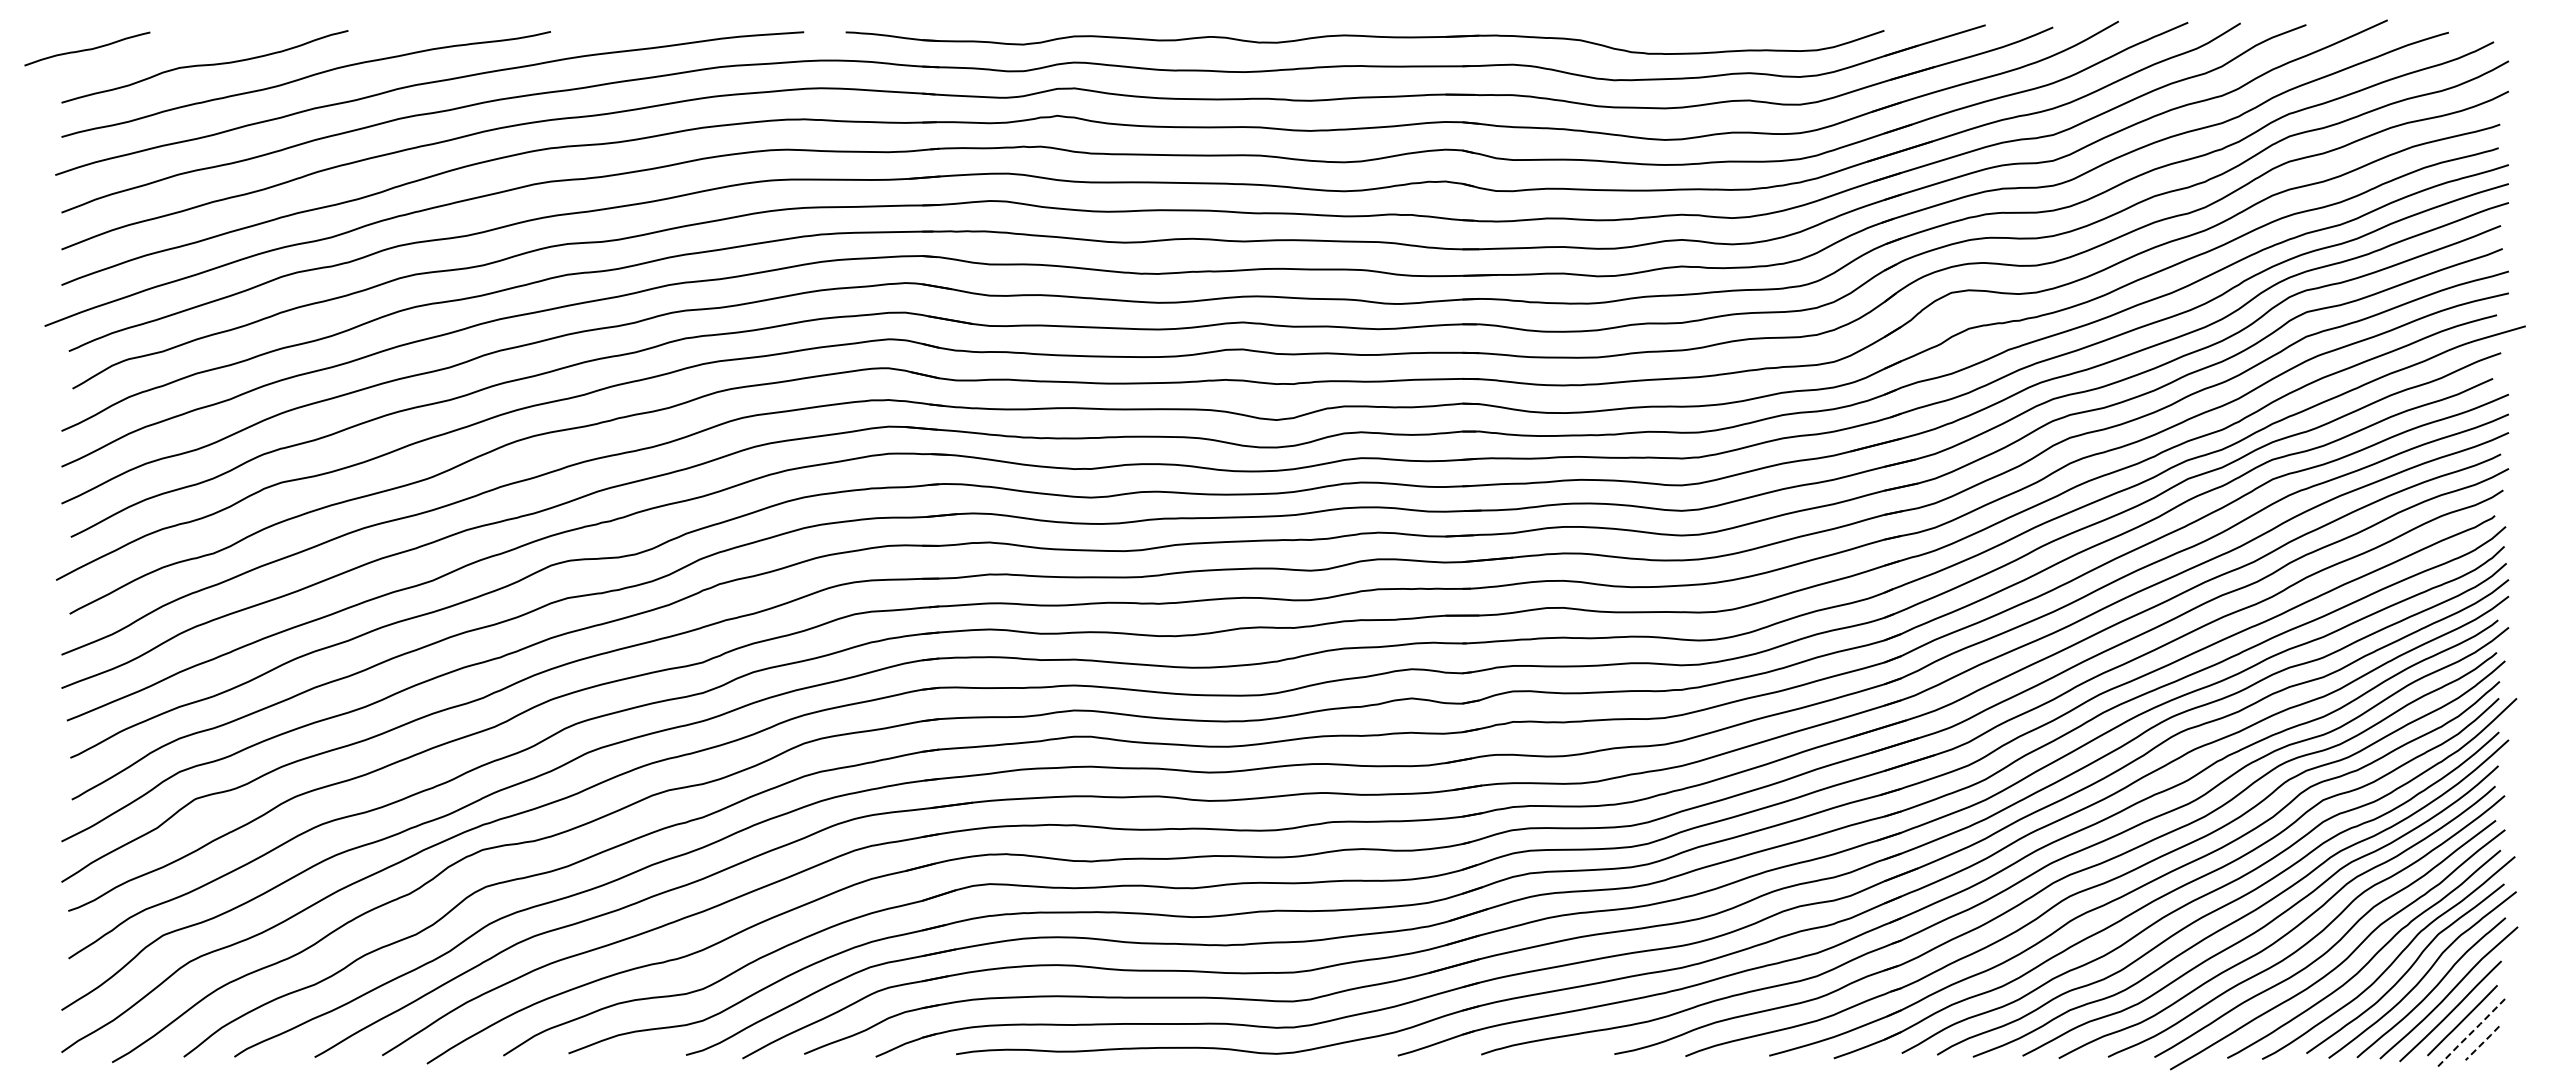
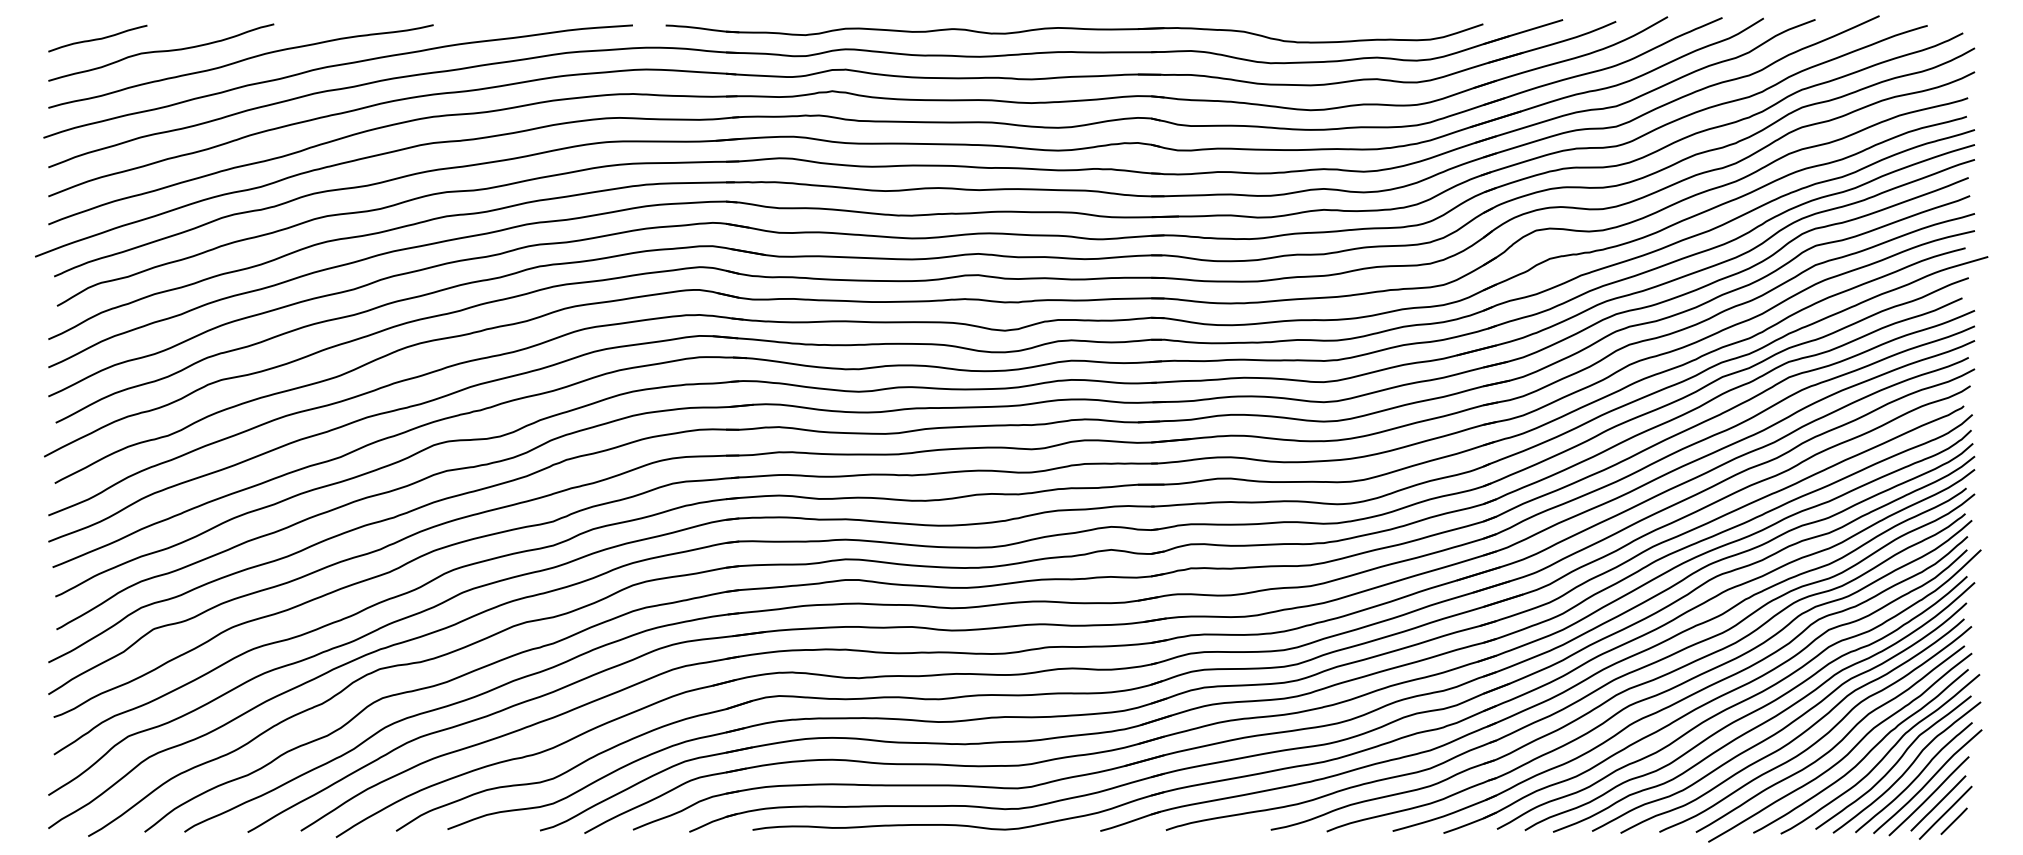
curve: (87, 48) -> (97, 38), moved
line: (2471, 1032) -> (1945, 812), dashed -> solid
line: (2482, 1043) -> (1954, 821), dashed -> solid

